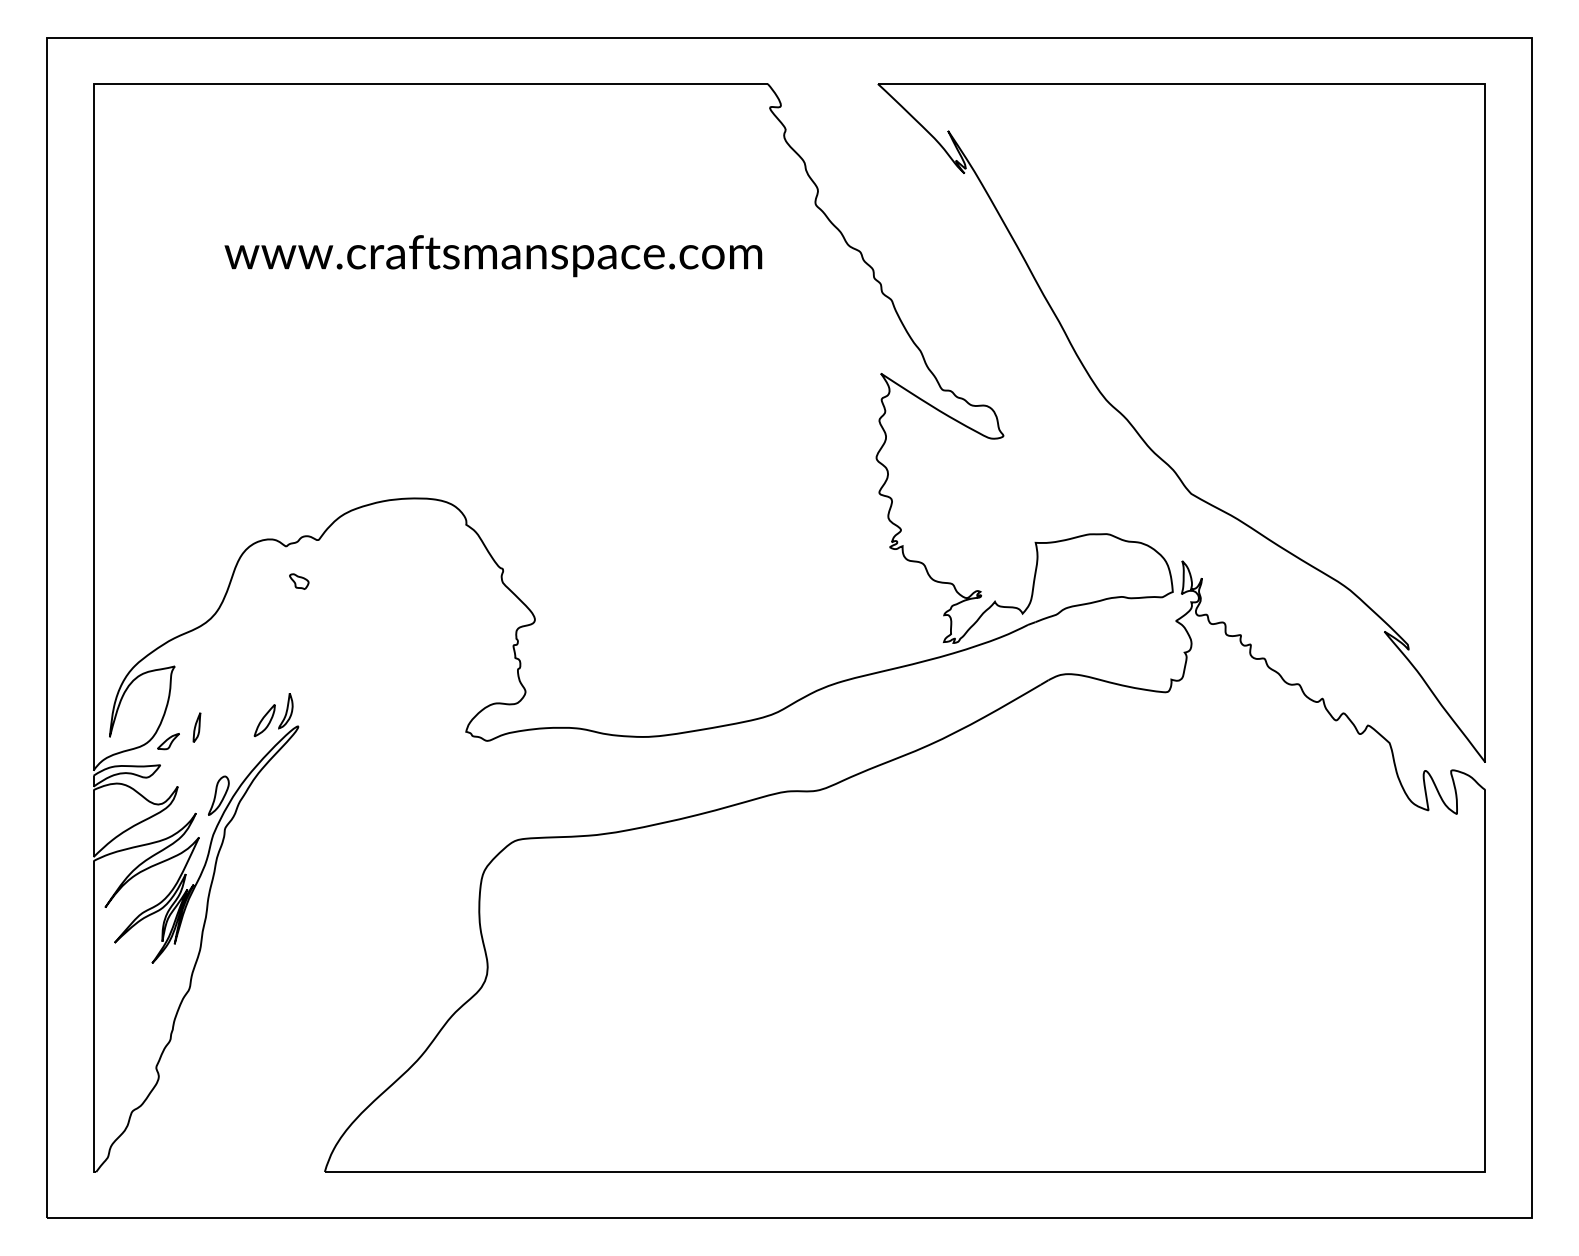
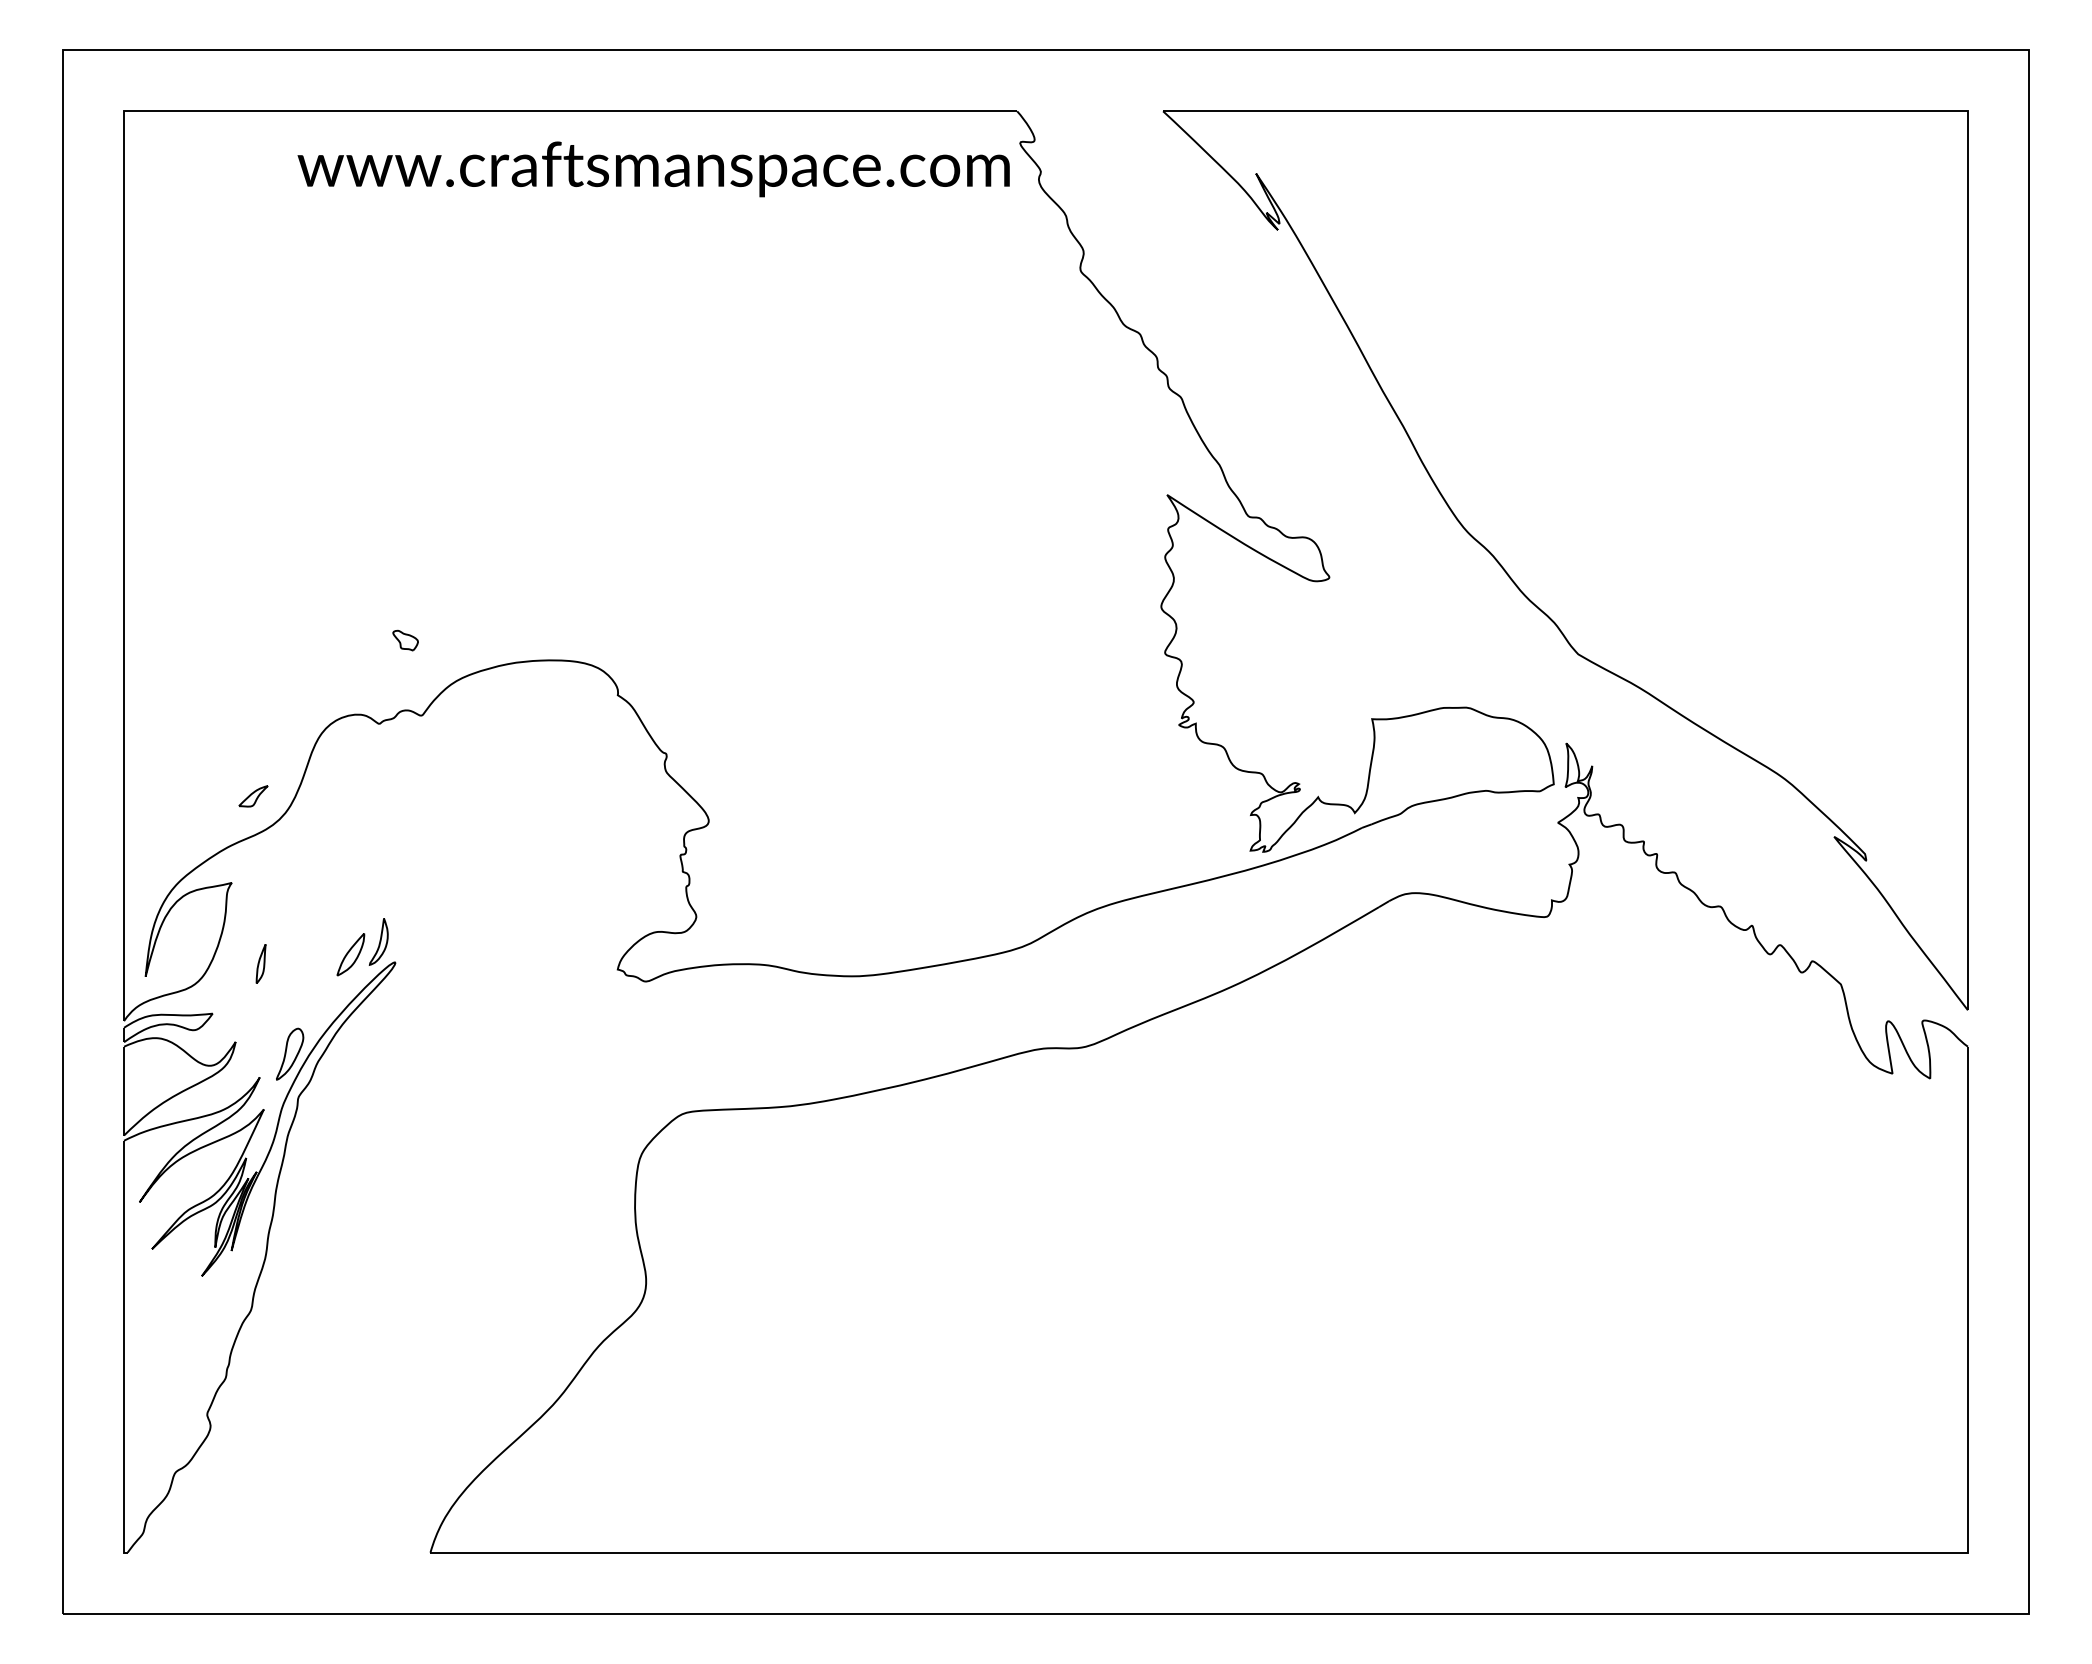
text: (493, 256) -> (653, 169), moved
part: (299, 581) -> (405, 640), moved
part: (168, 741) -> (253, 796), moved

